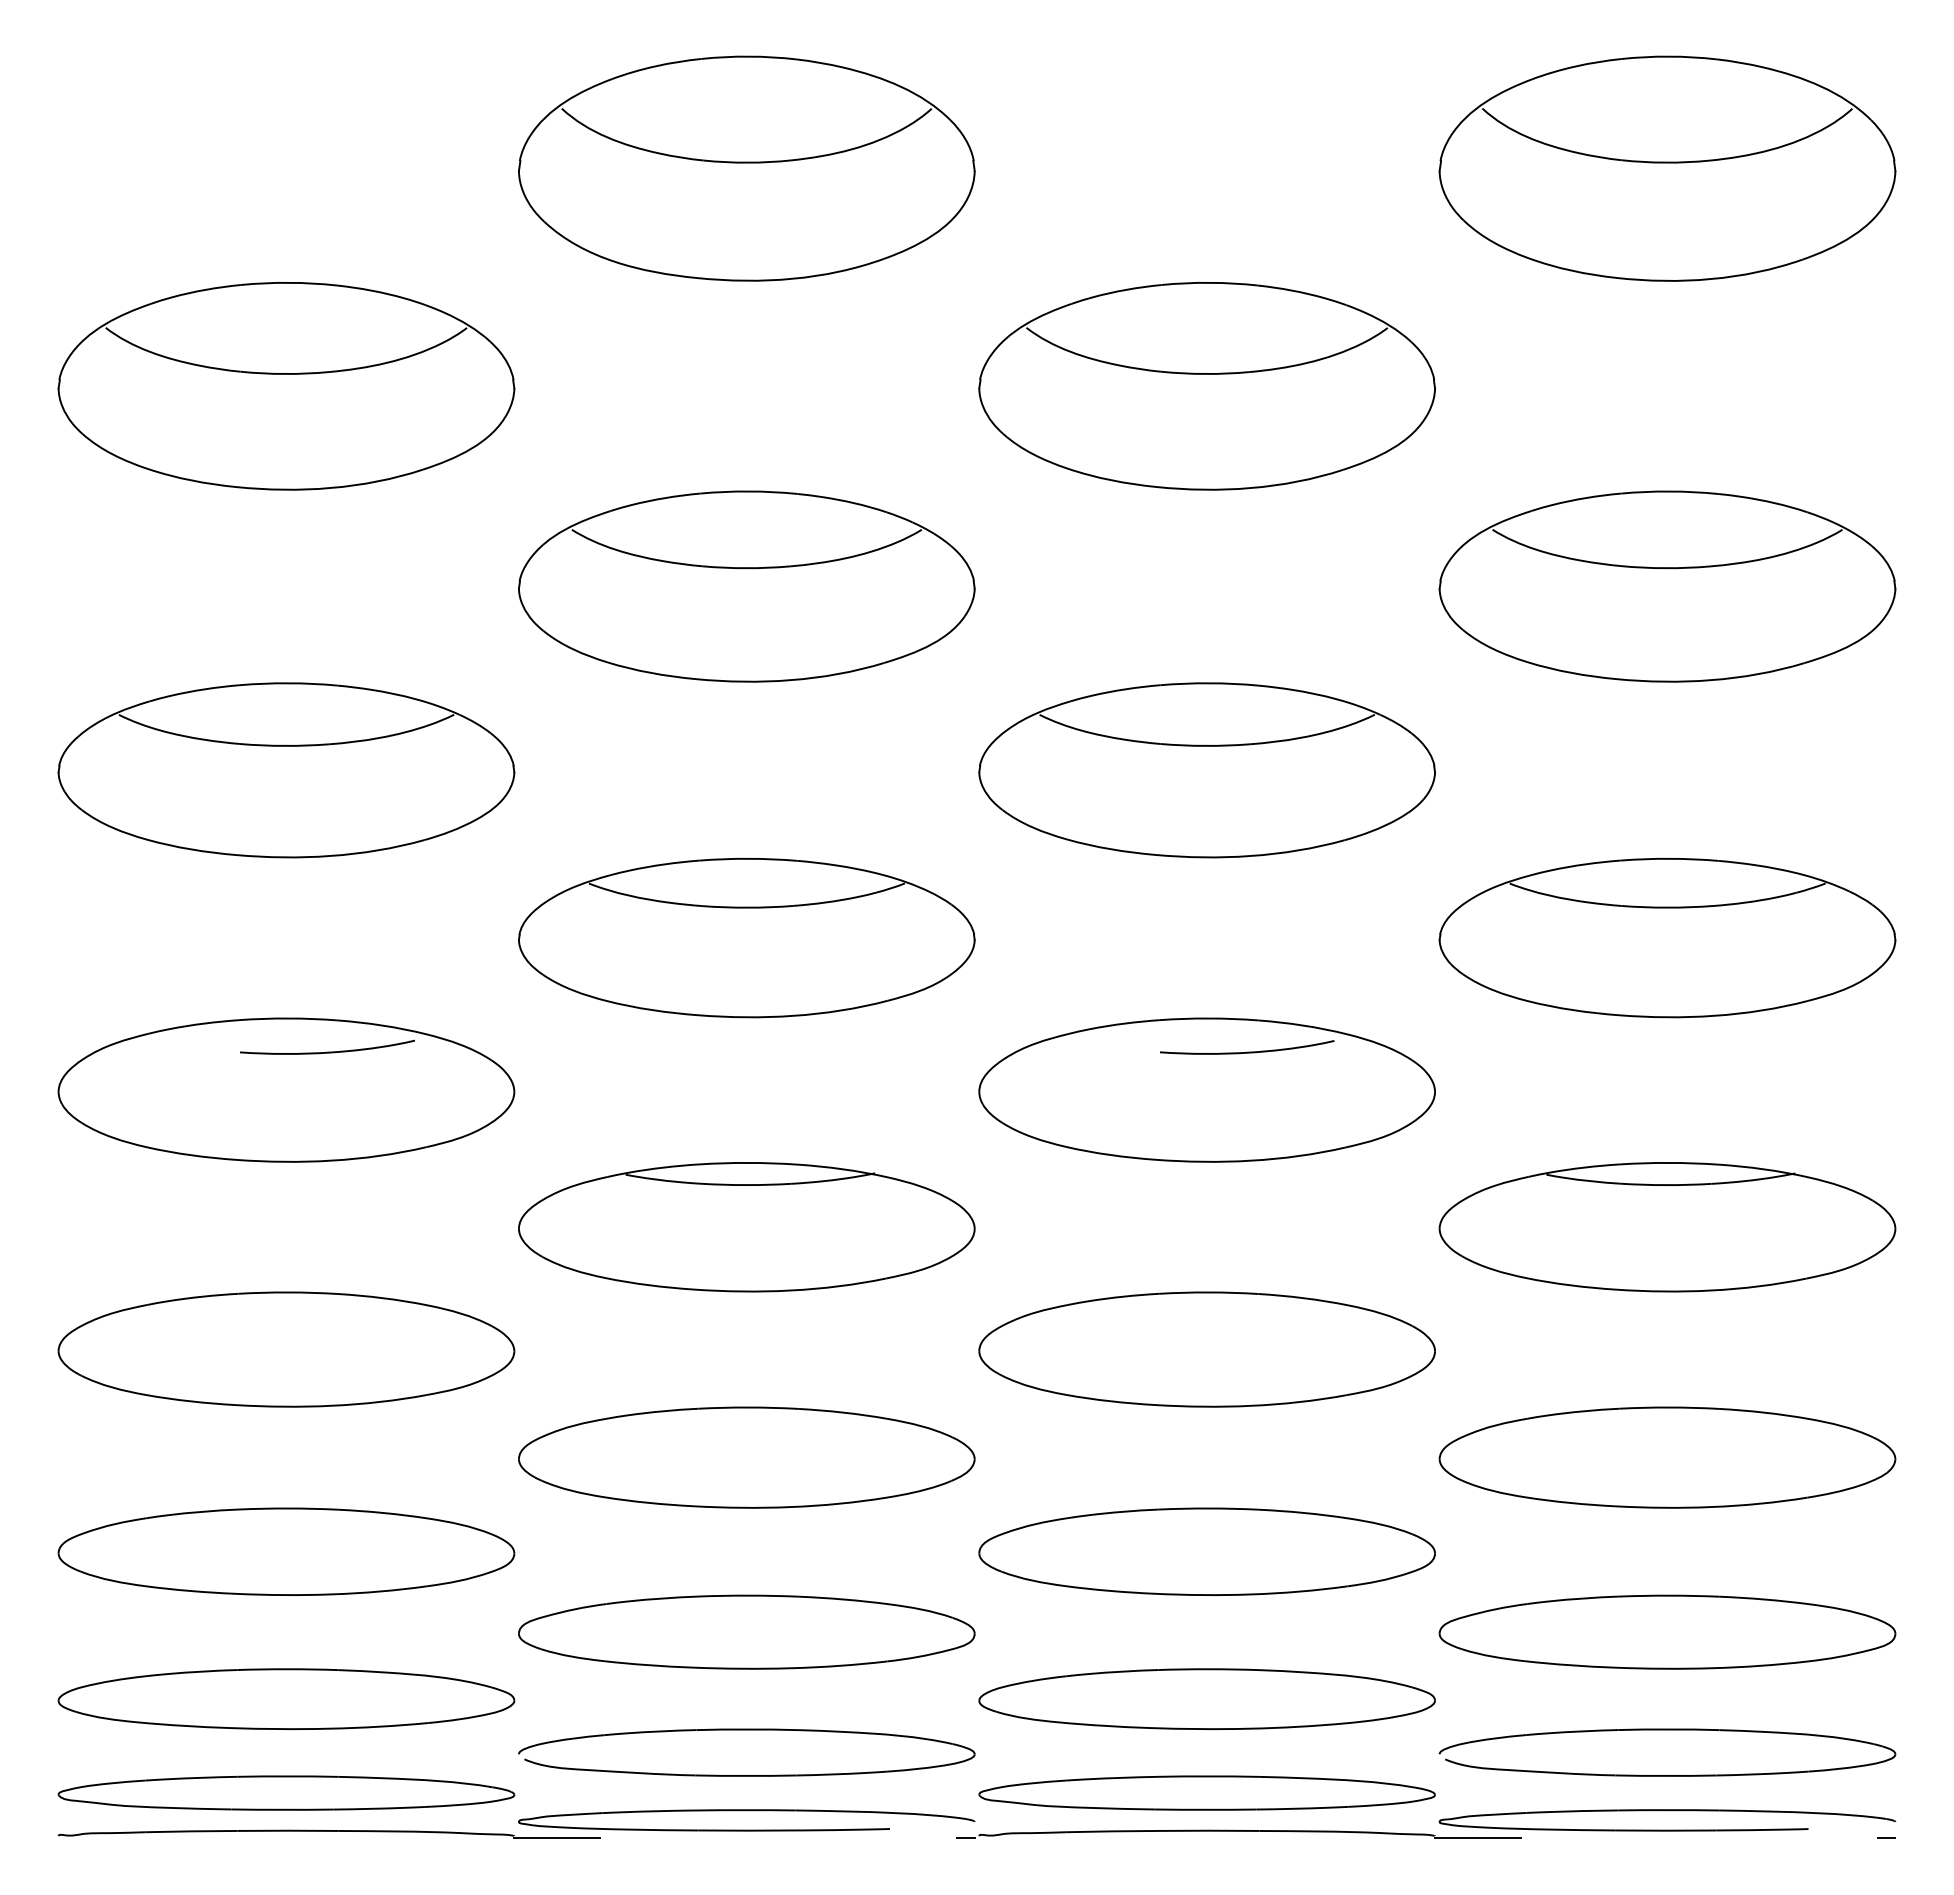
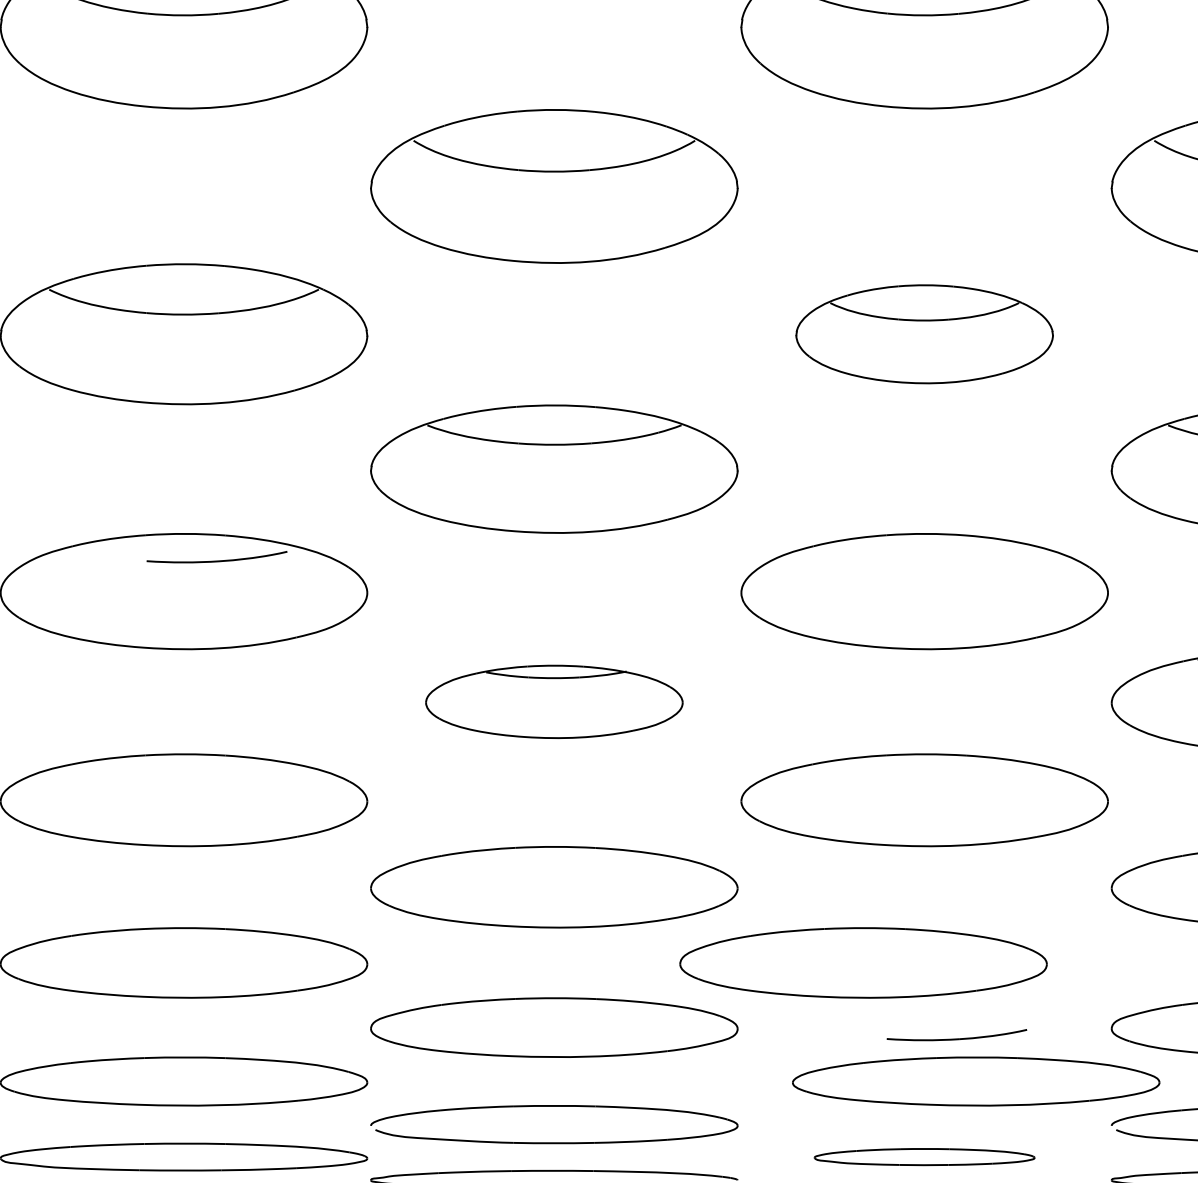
part: (1206, 770) -> (924, 334), size x0.7
part: (1247, 1047) -> (957, 1035), moved
part: (746, 1227) -> (554, 702), size x0.7
part: (1206, 1551) -> (863, 962), moved
part: (1206, 1699) -> (975, 1081), moved
part: (1206, 1792) -> (924, 1156), size x0.6

